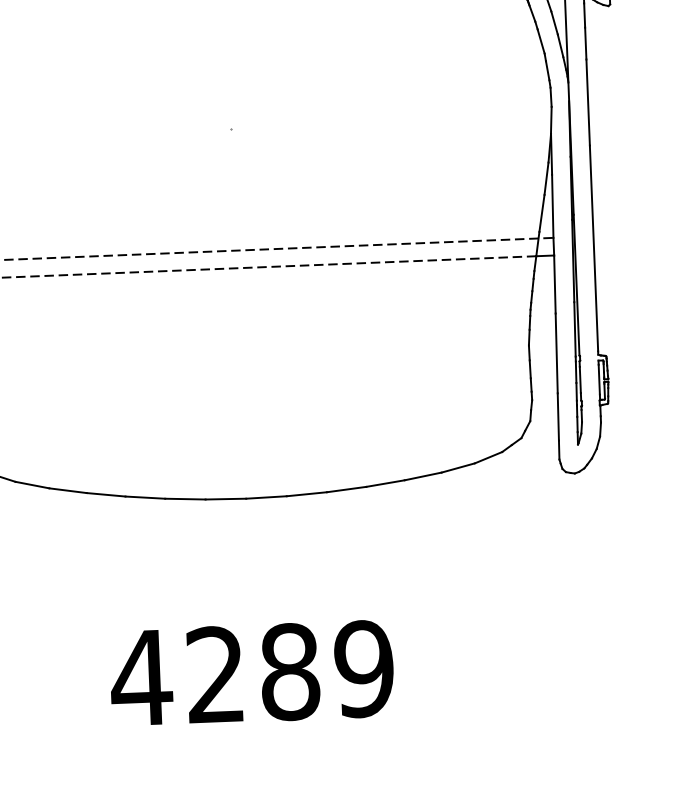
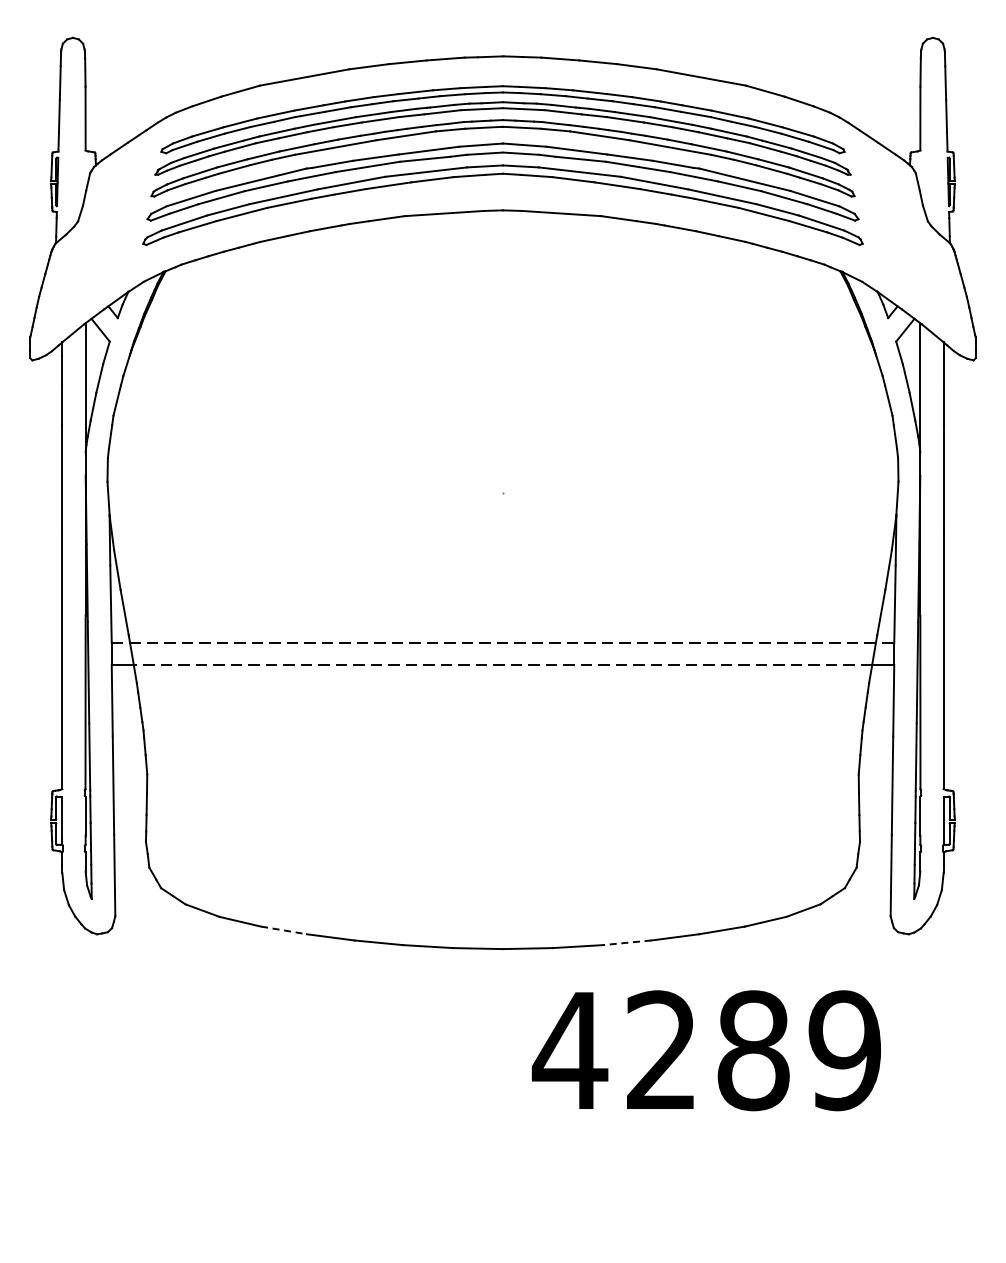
line: (346, 489) -> (627, 942), solid -> dashed
line: (68, 490) -> (284, 930), solid -> dashed
text: (251, 673) -> (705, 1050), moved

